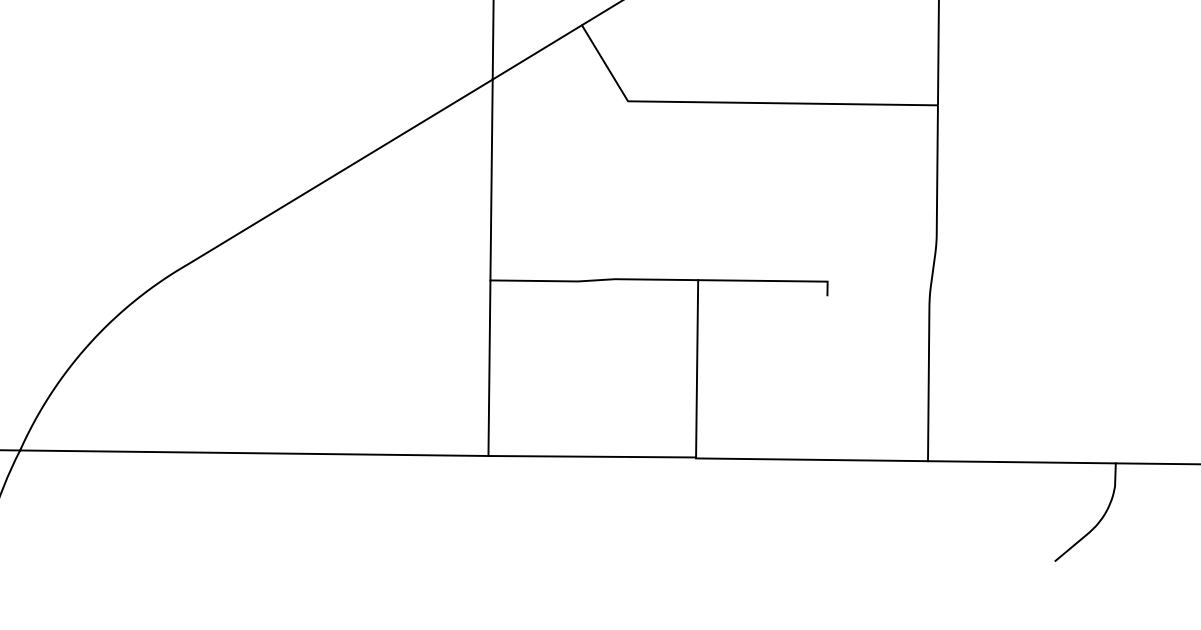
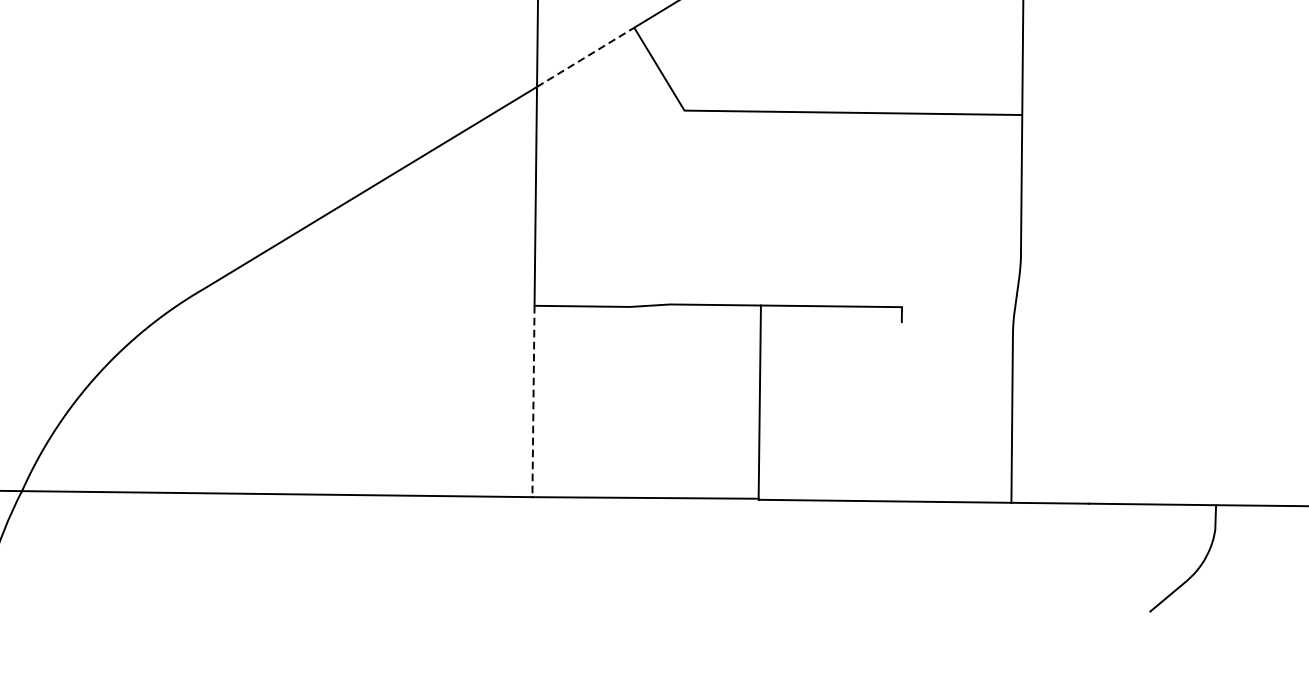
line: (537, 52) -> (585, 57), solid -> dashed
line: (489, 368) -> (533, 401), solid -> dashed

